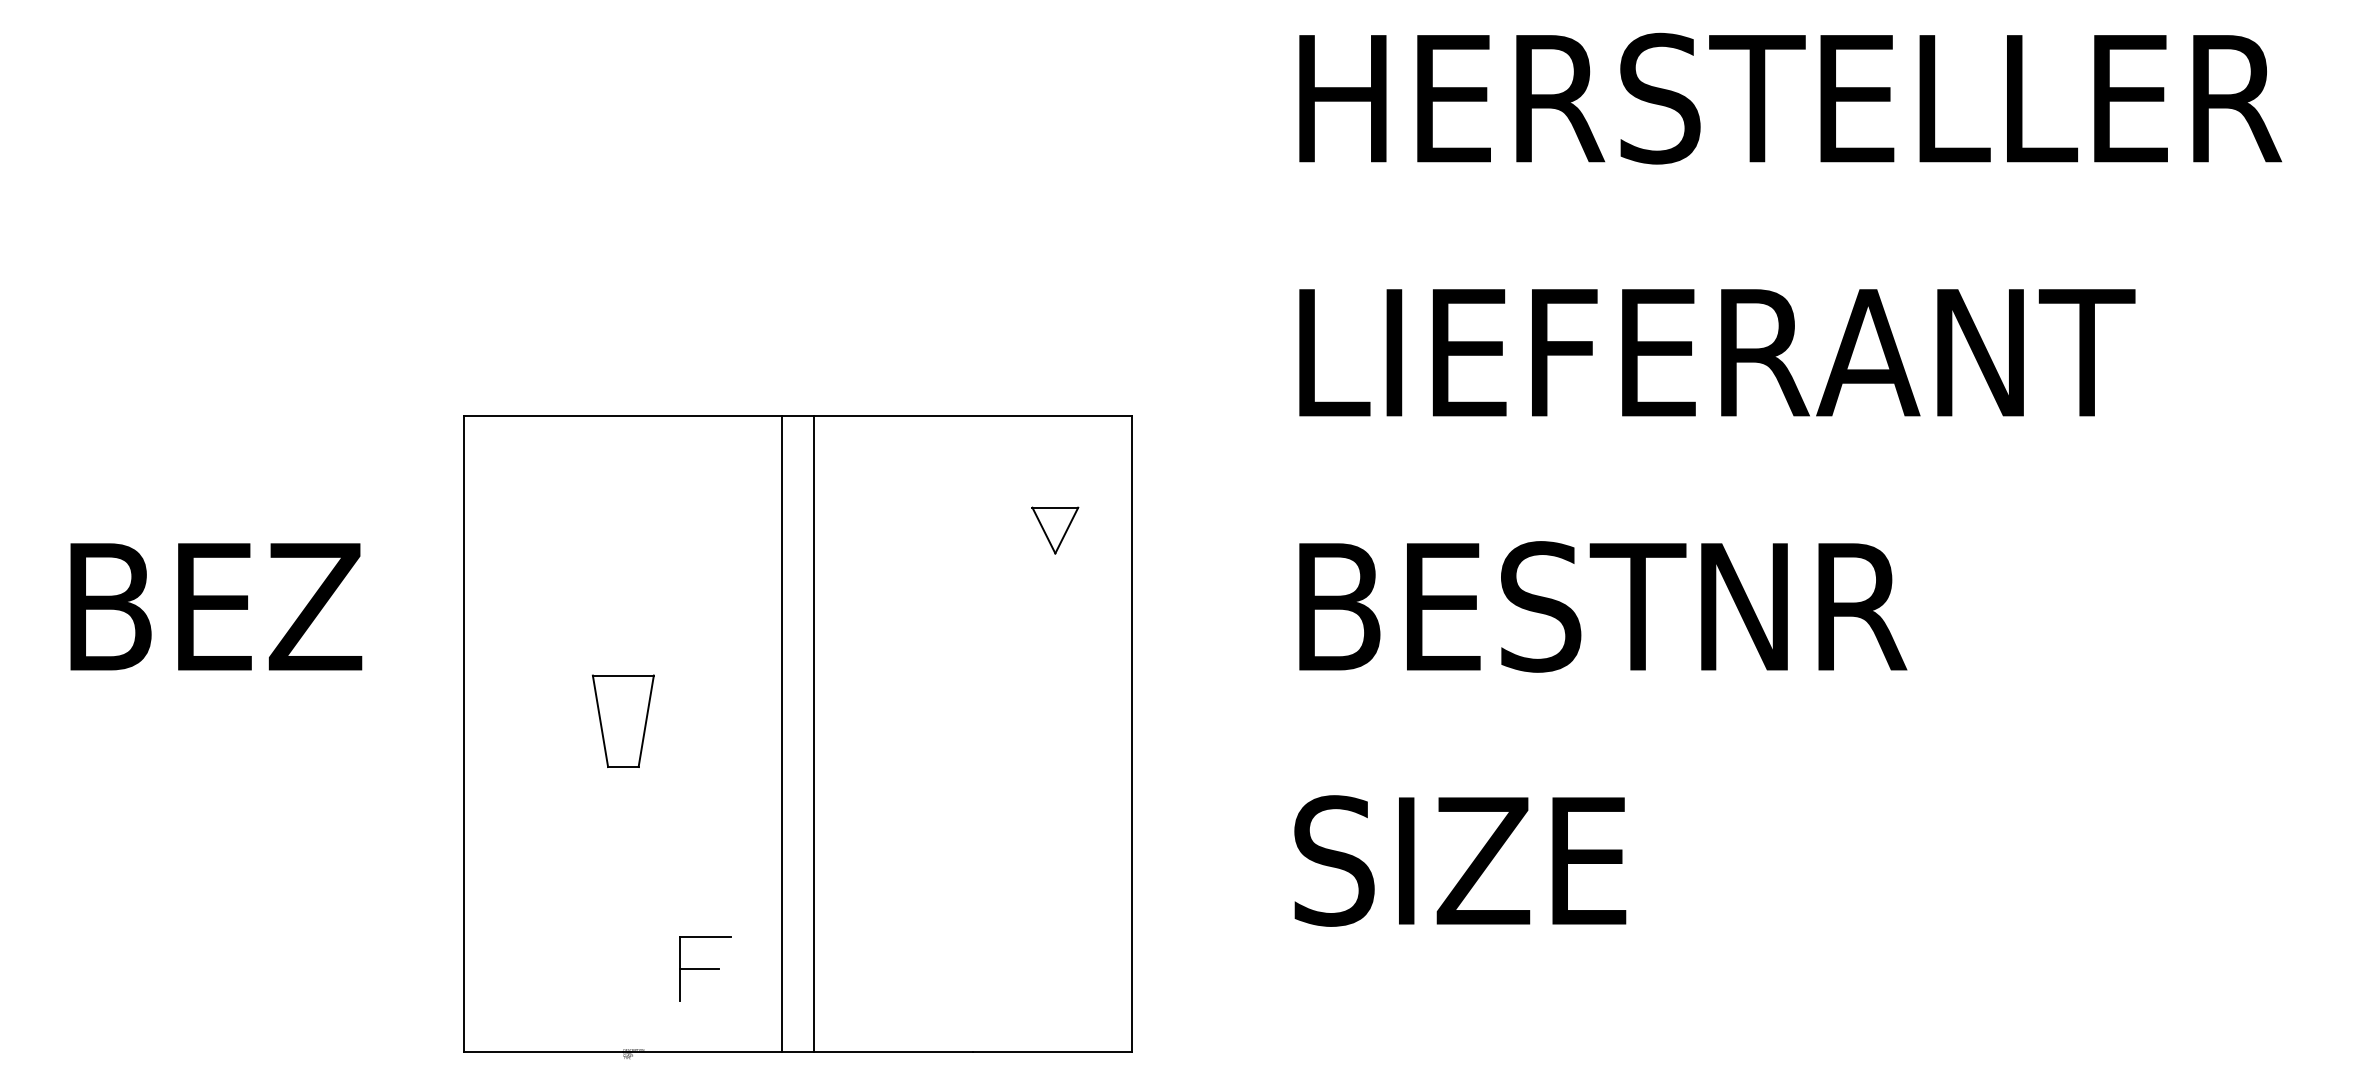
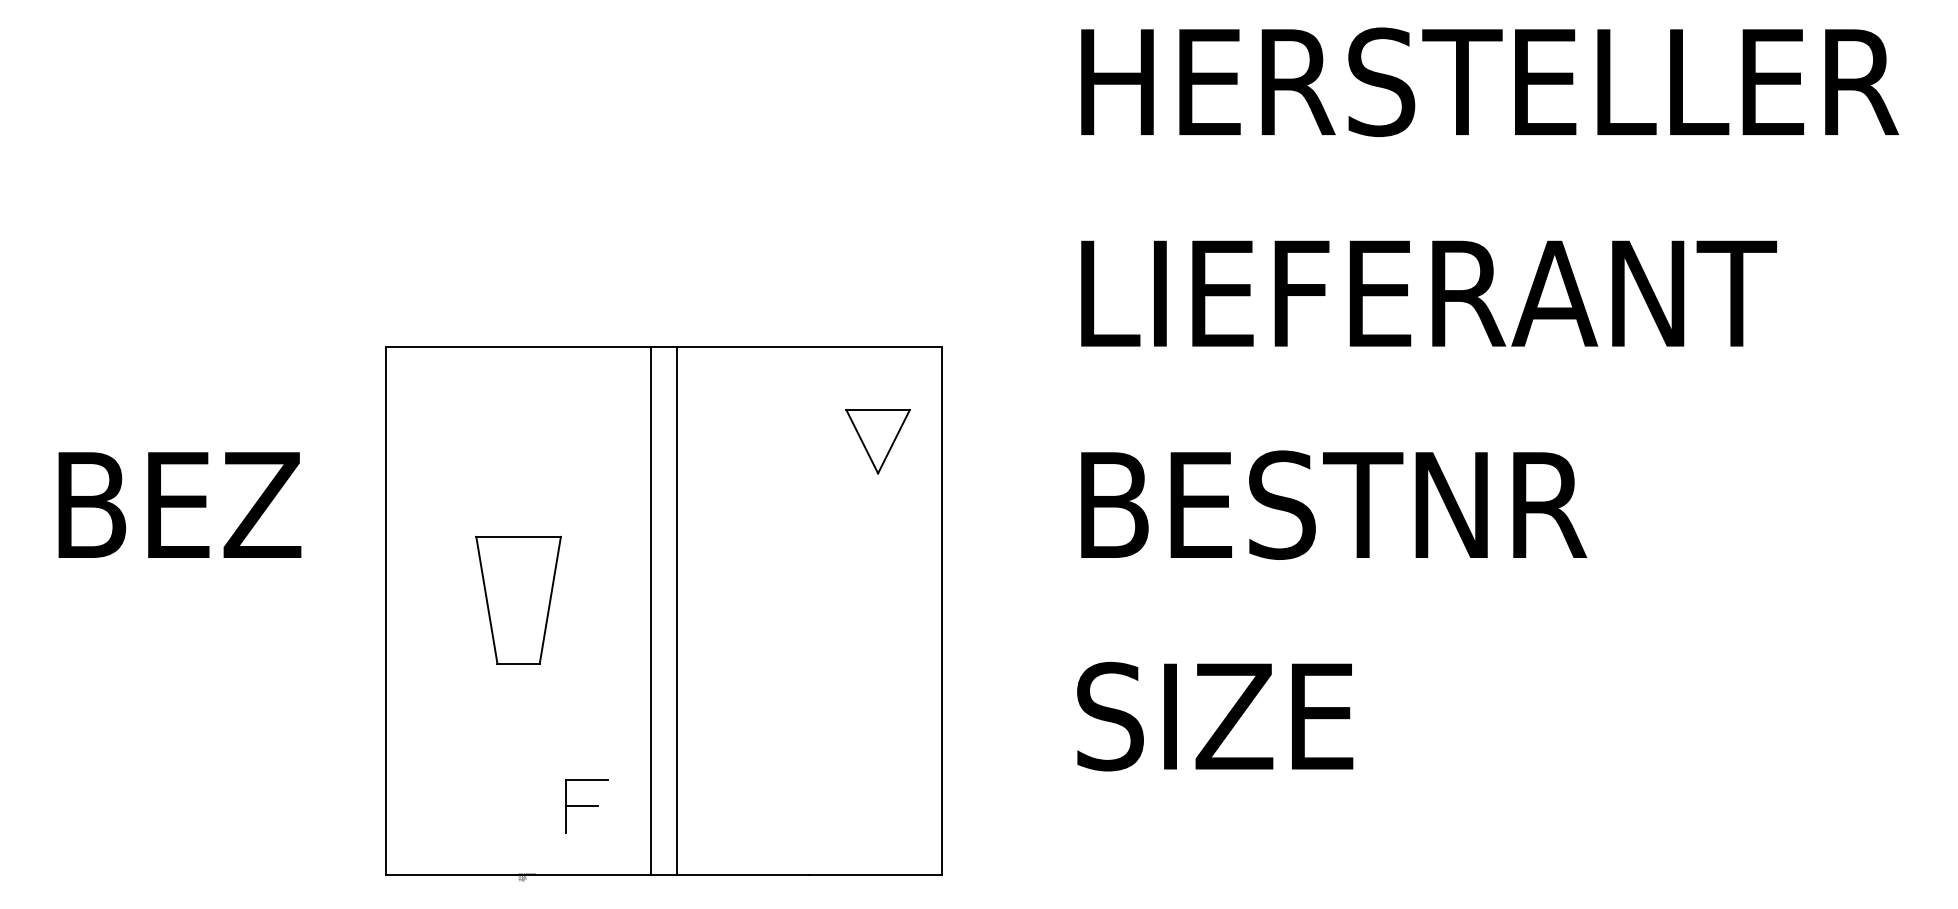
part: (1055, 530) -> (878, 441), size x1.67
part: (623, 721) -> (518, 600), size x1.67

